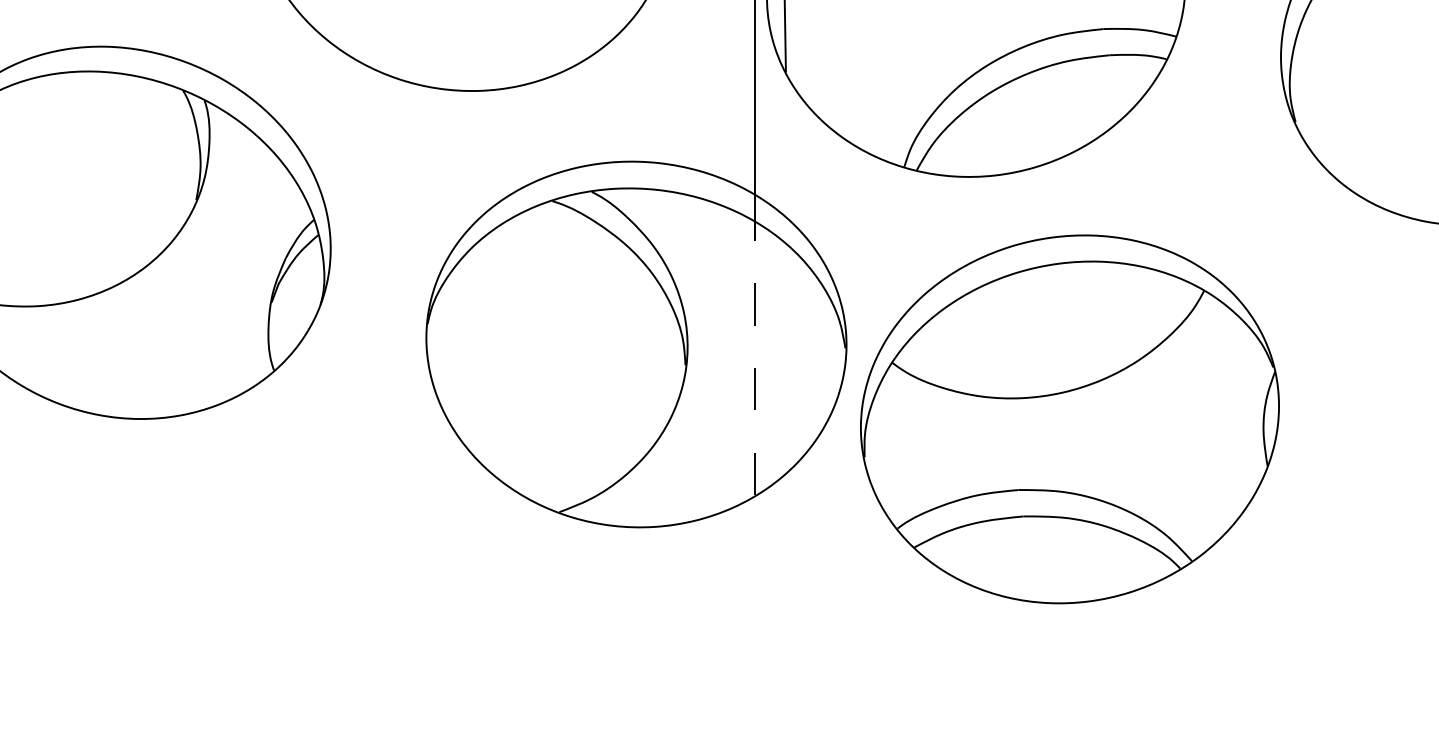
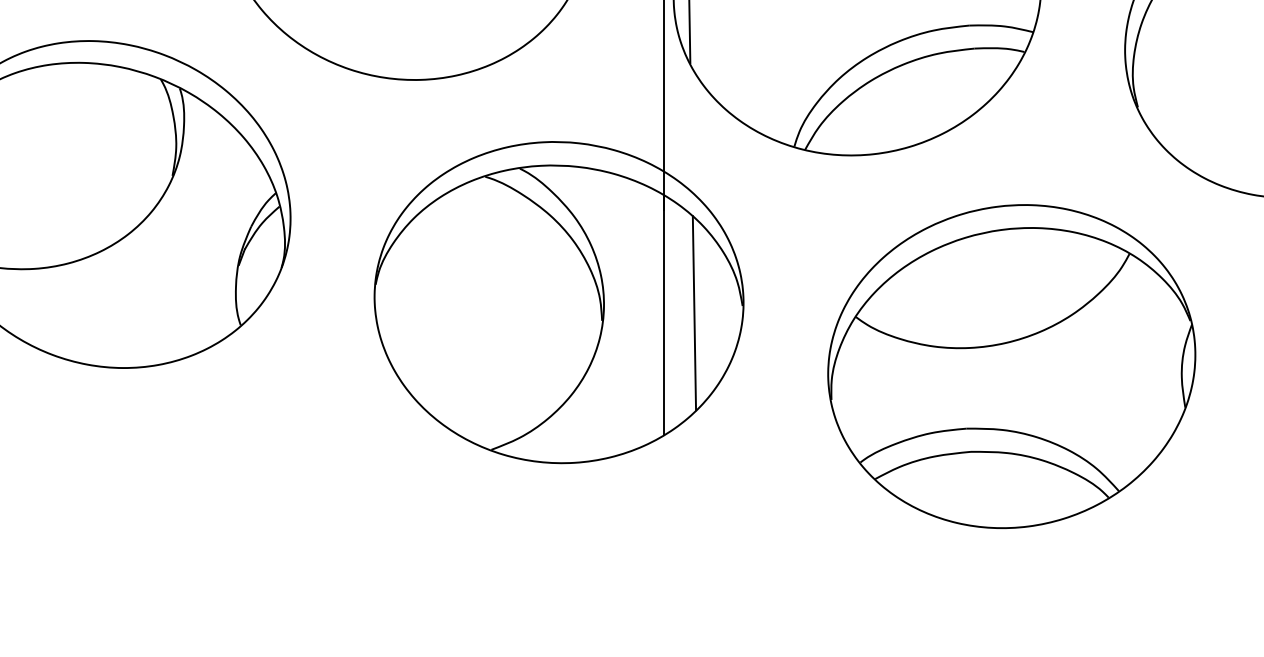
line: (790, 356) -> (694, 313), added
line: (755, 358) -> (663, 314), dashed -> solid
part: (1069, 419) -> (1011, 366), moved

